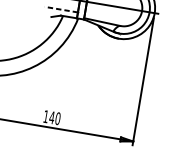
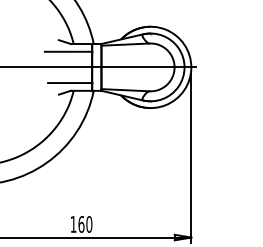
line: (60, 9) -> (69, 83), dashed -> solid
text: (52, 117) -> (81, 224), 140 -> 160

